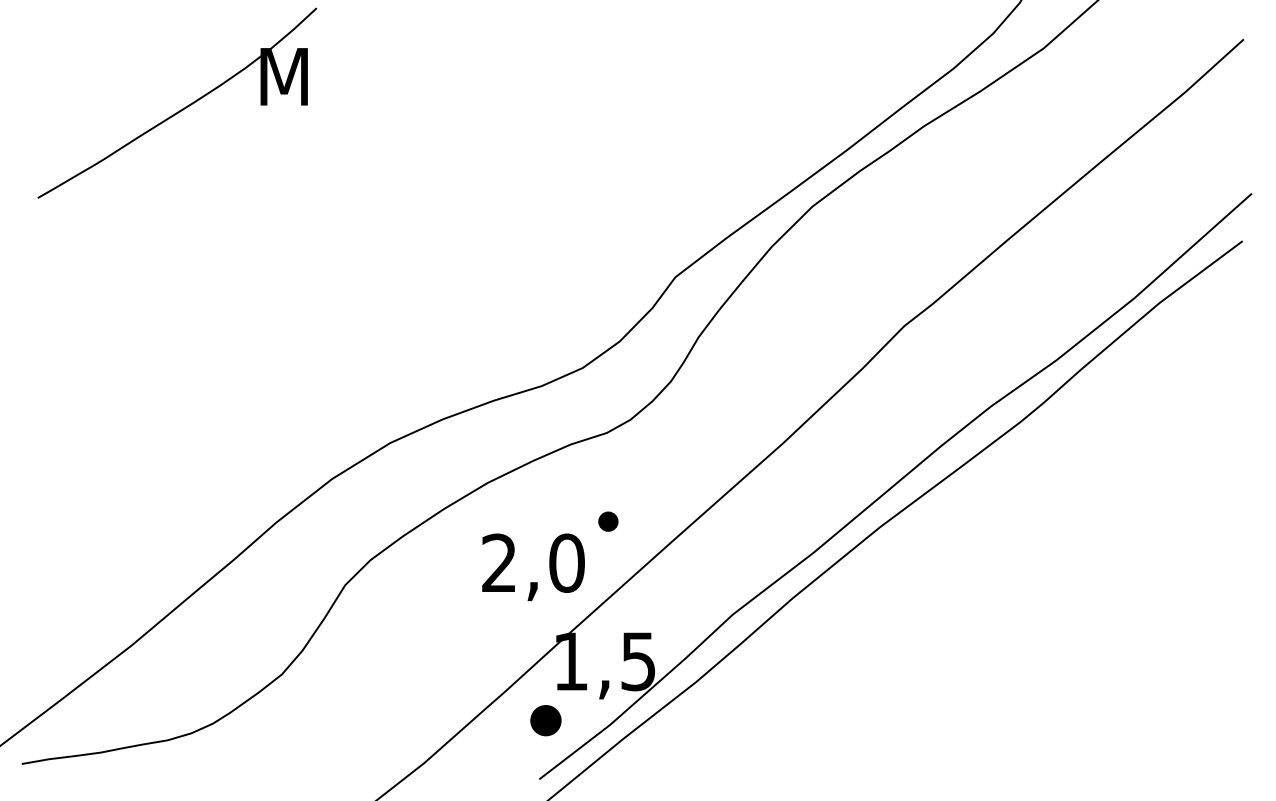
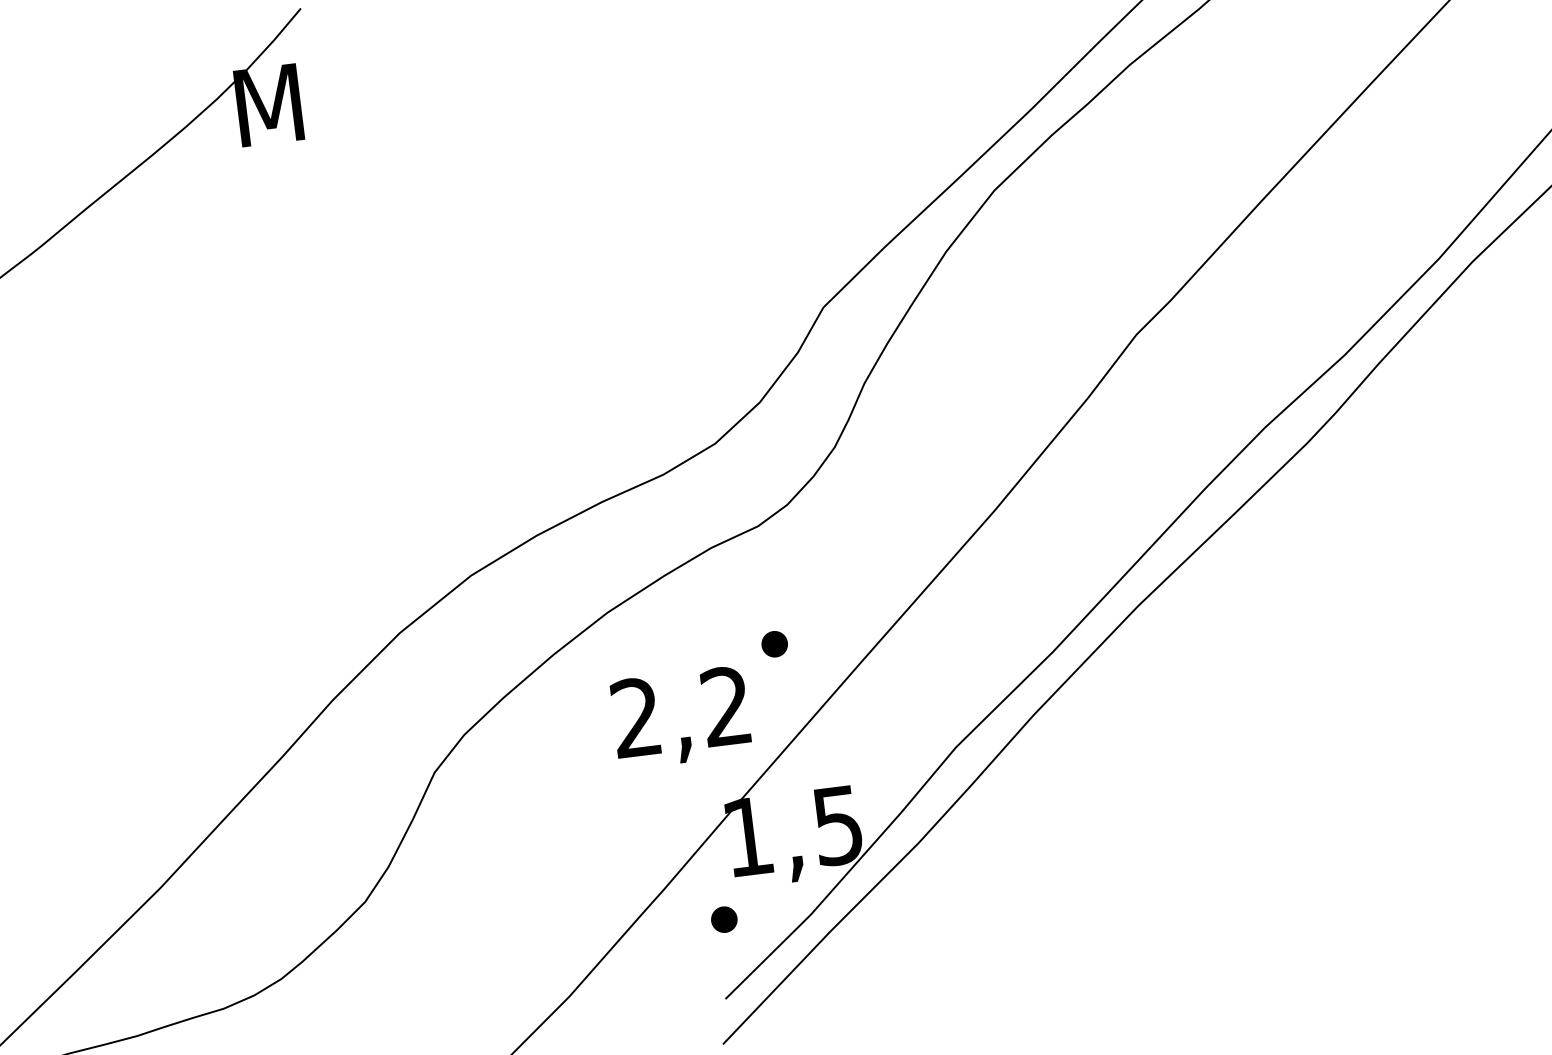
text: (566, 562) -> (725, 705), 2,0 -> 2,2
part: (545, 720) -> (723, 919), size x0.62

